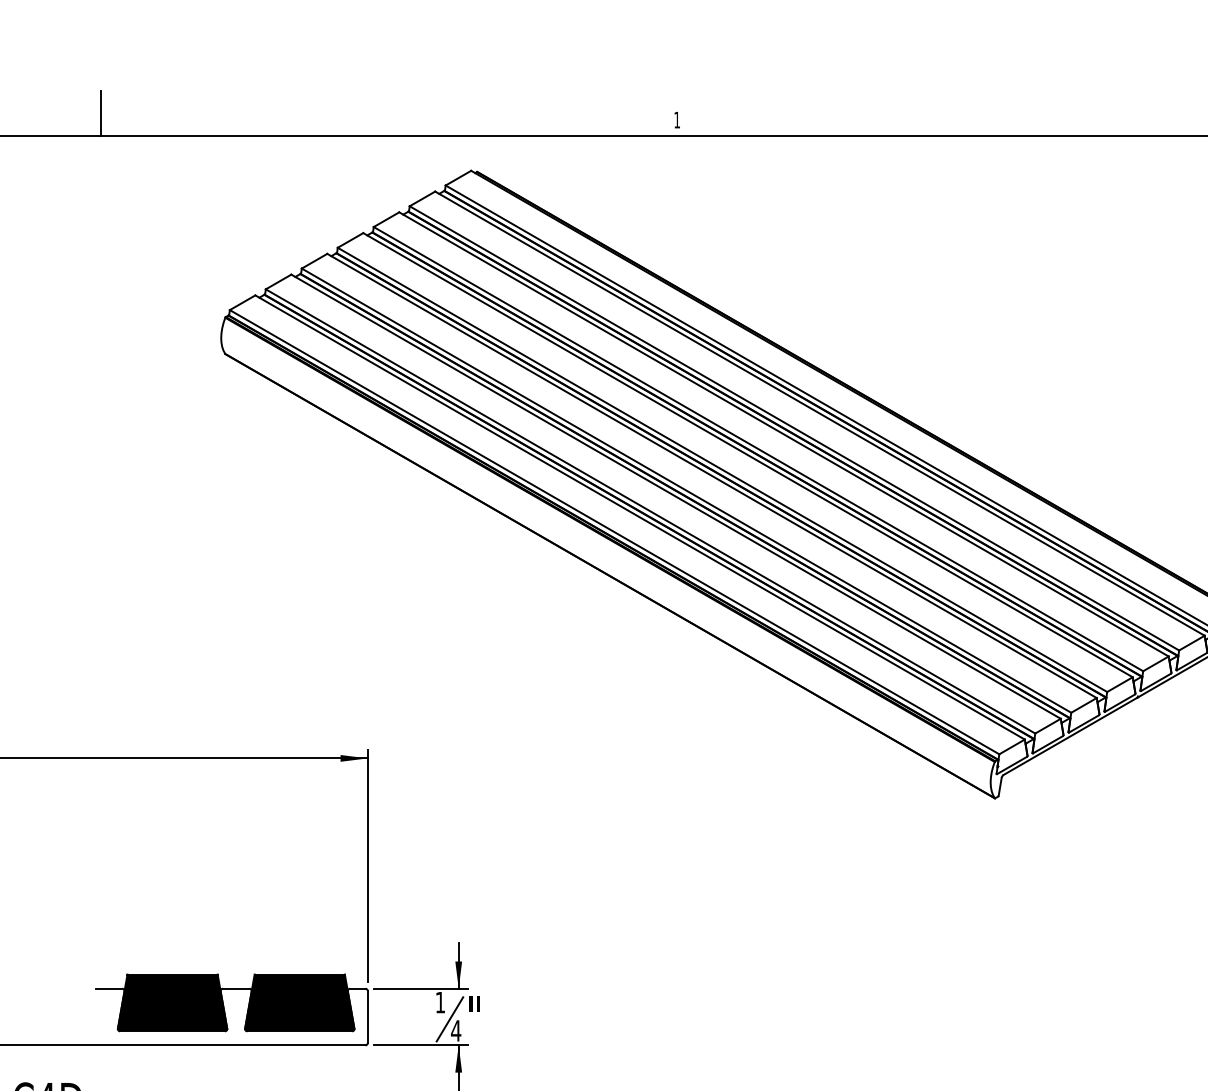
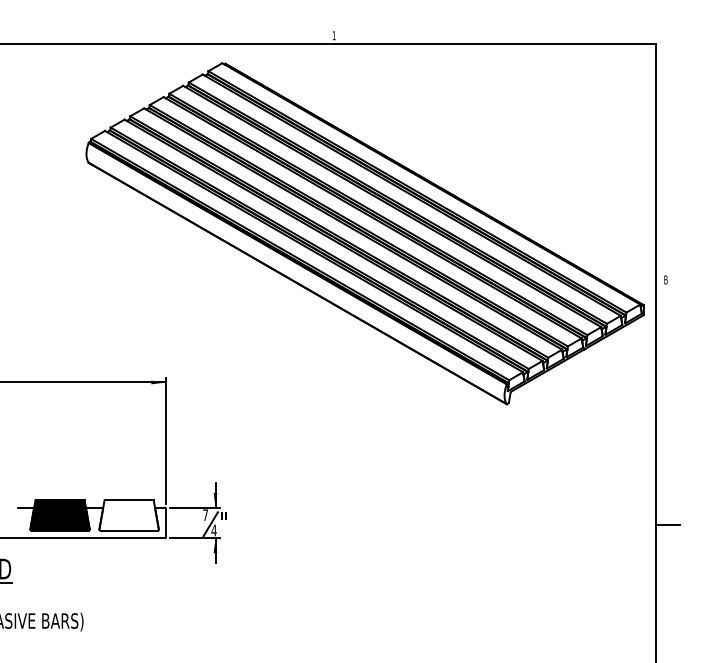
line: (101, 114) -> (21, 32), removed
fill: (298, 1001) -> (128, 514), removed
text: (440, 1001) -> (205, 514), 1 -> 7

